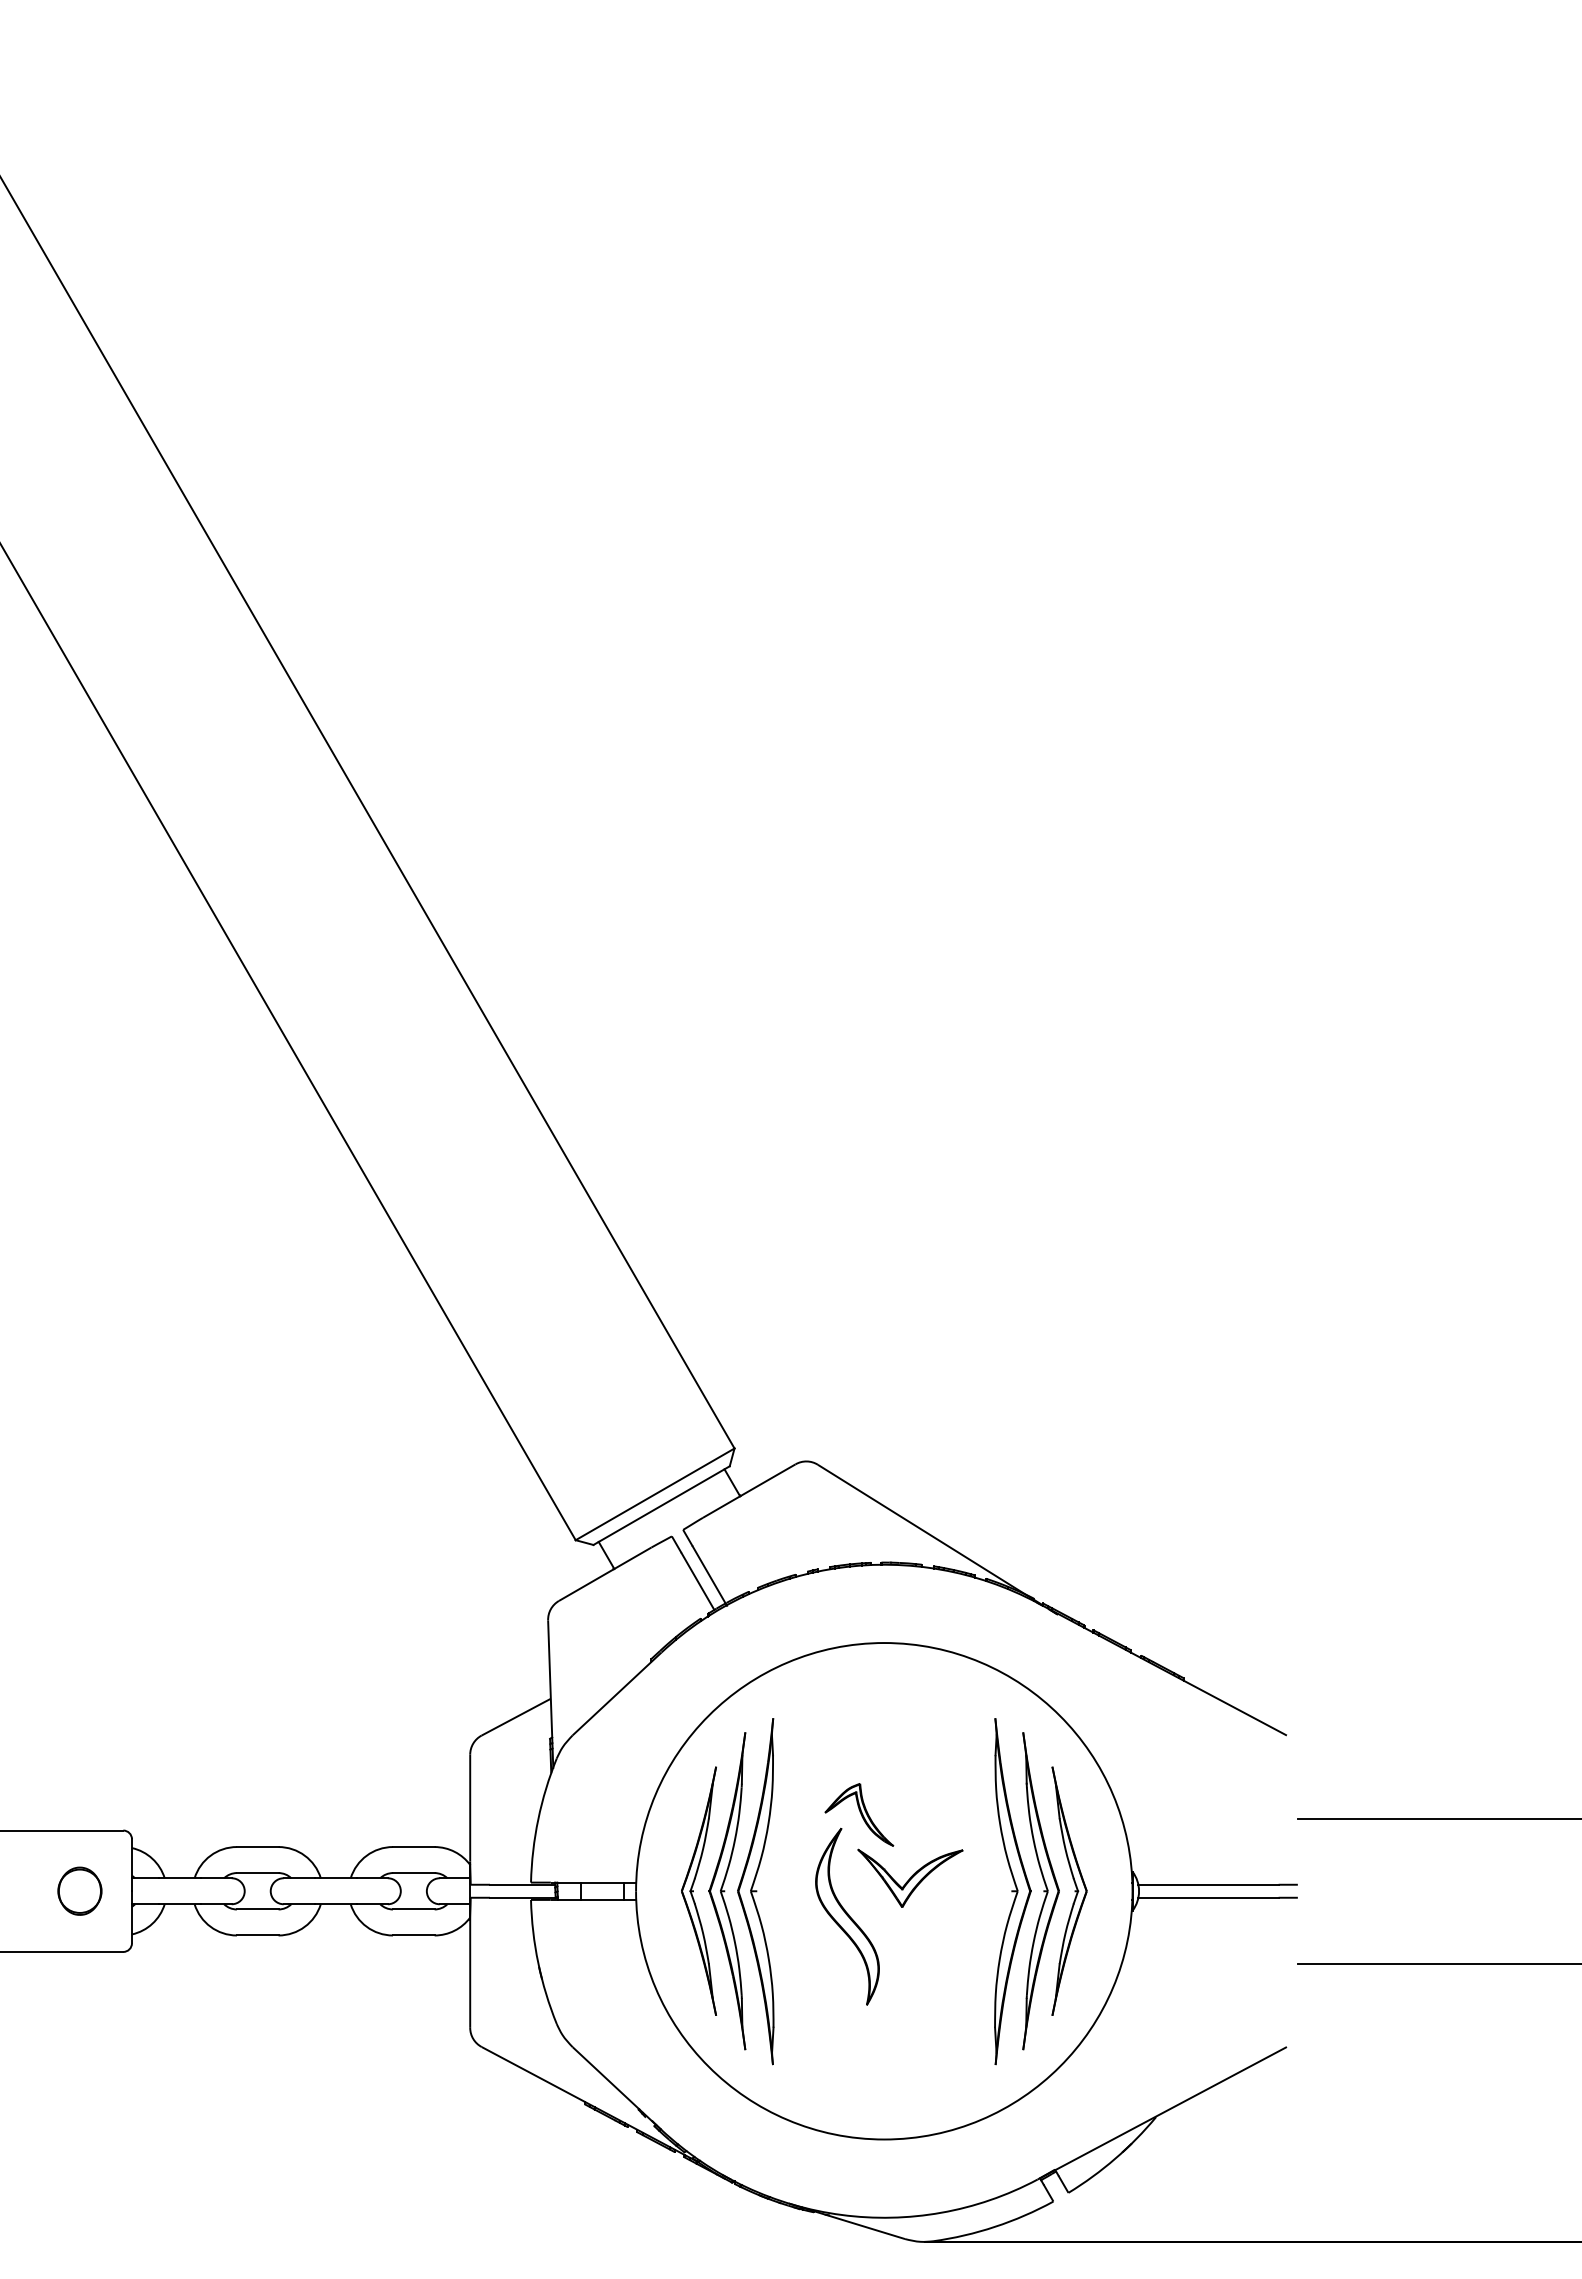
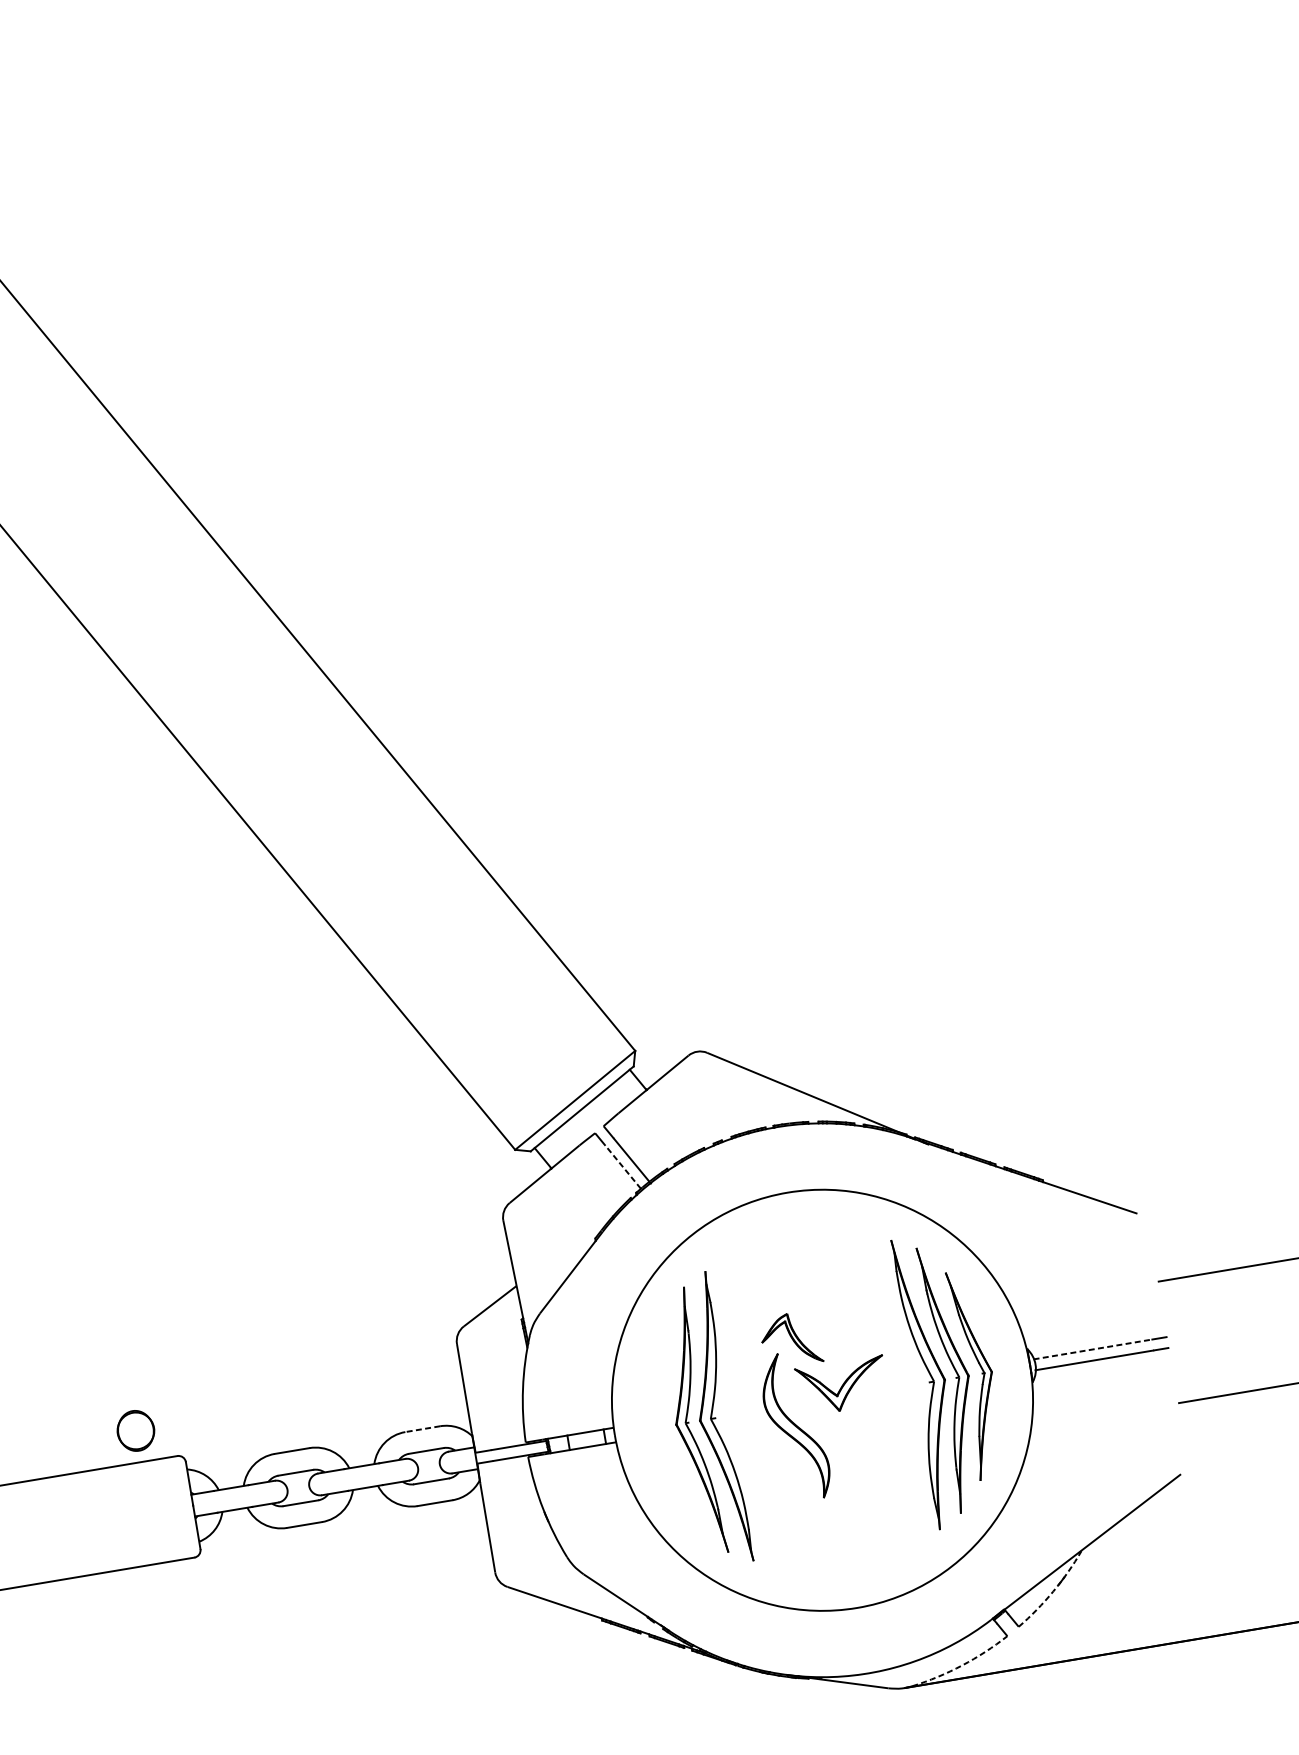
line: (697, 1581) -> (622, 1167), solid -> dashed
line: (413, 1847) -> (422, 1429), solid -> dashed
line: (1208, 1884) -> (1092, 1349), solid -> dashed
part: (79, 1890) -> (135, 1430), moved
part: (698, 1890) -> (666, 1425), removed
arc: (1115, 2158) -> (1053, 1591), solid -> dashed
arc: (995, 2226) -> (962, 1665), solid -> dashed

